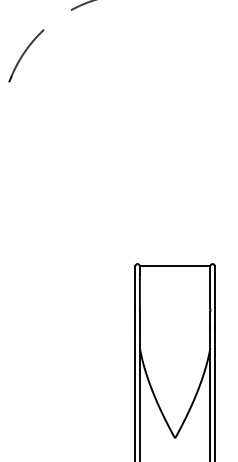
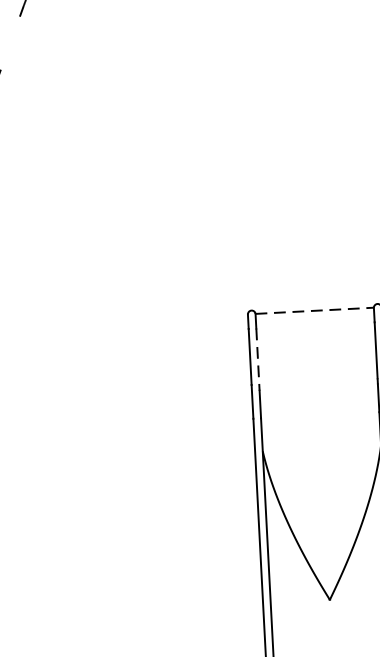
line: (175, 266) -> (315, 311), solid -> dashed
line: (139, 293) -> (257, 359), solid -> dashed

